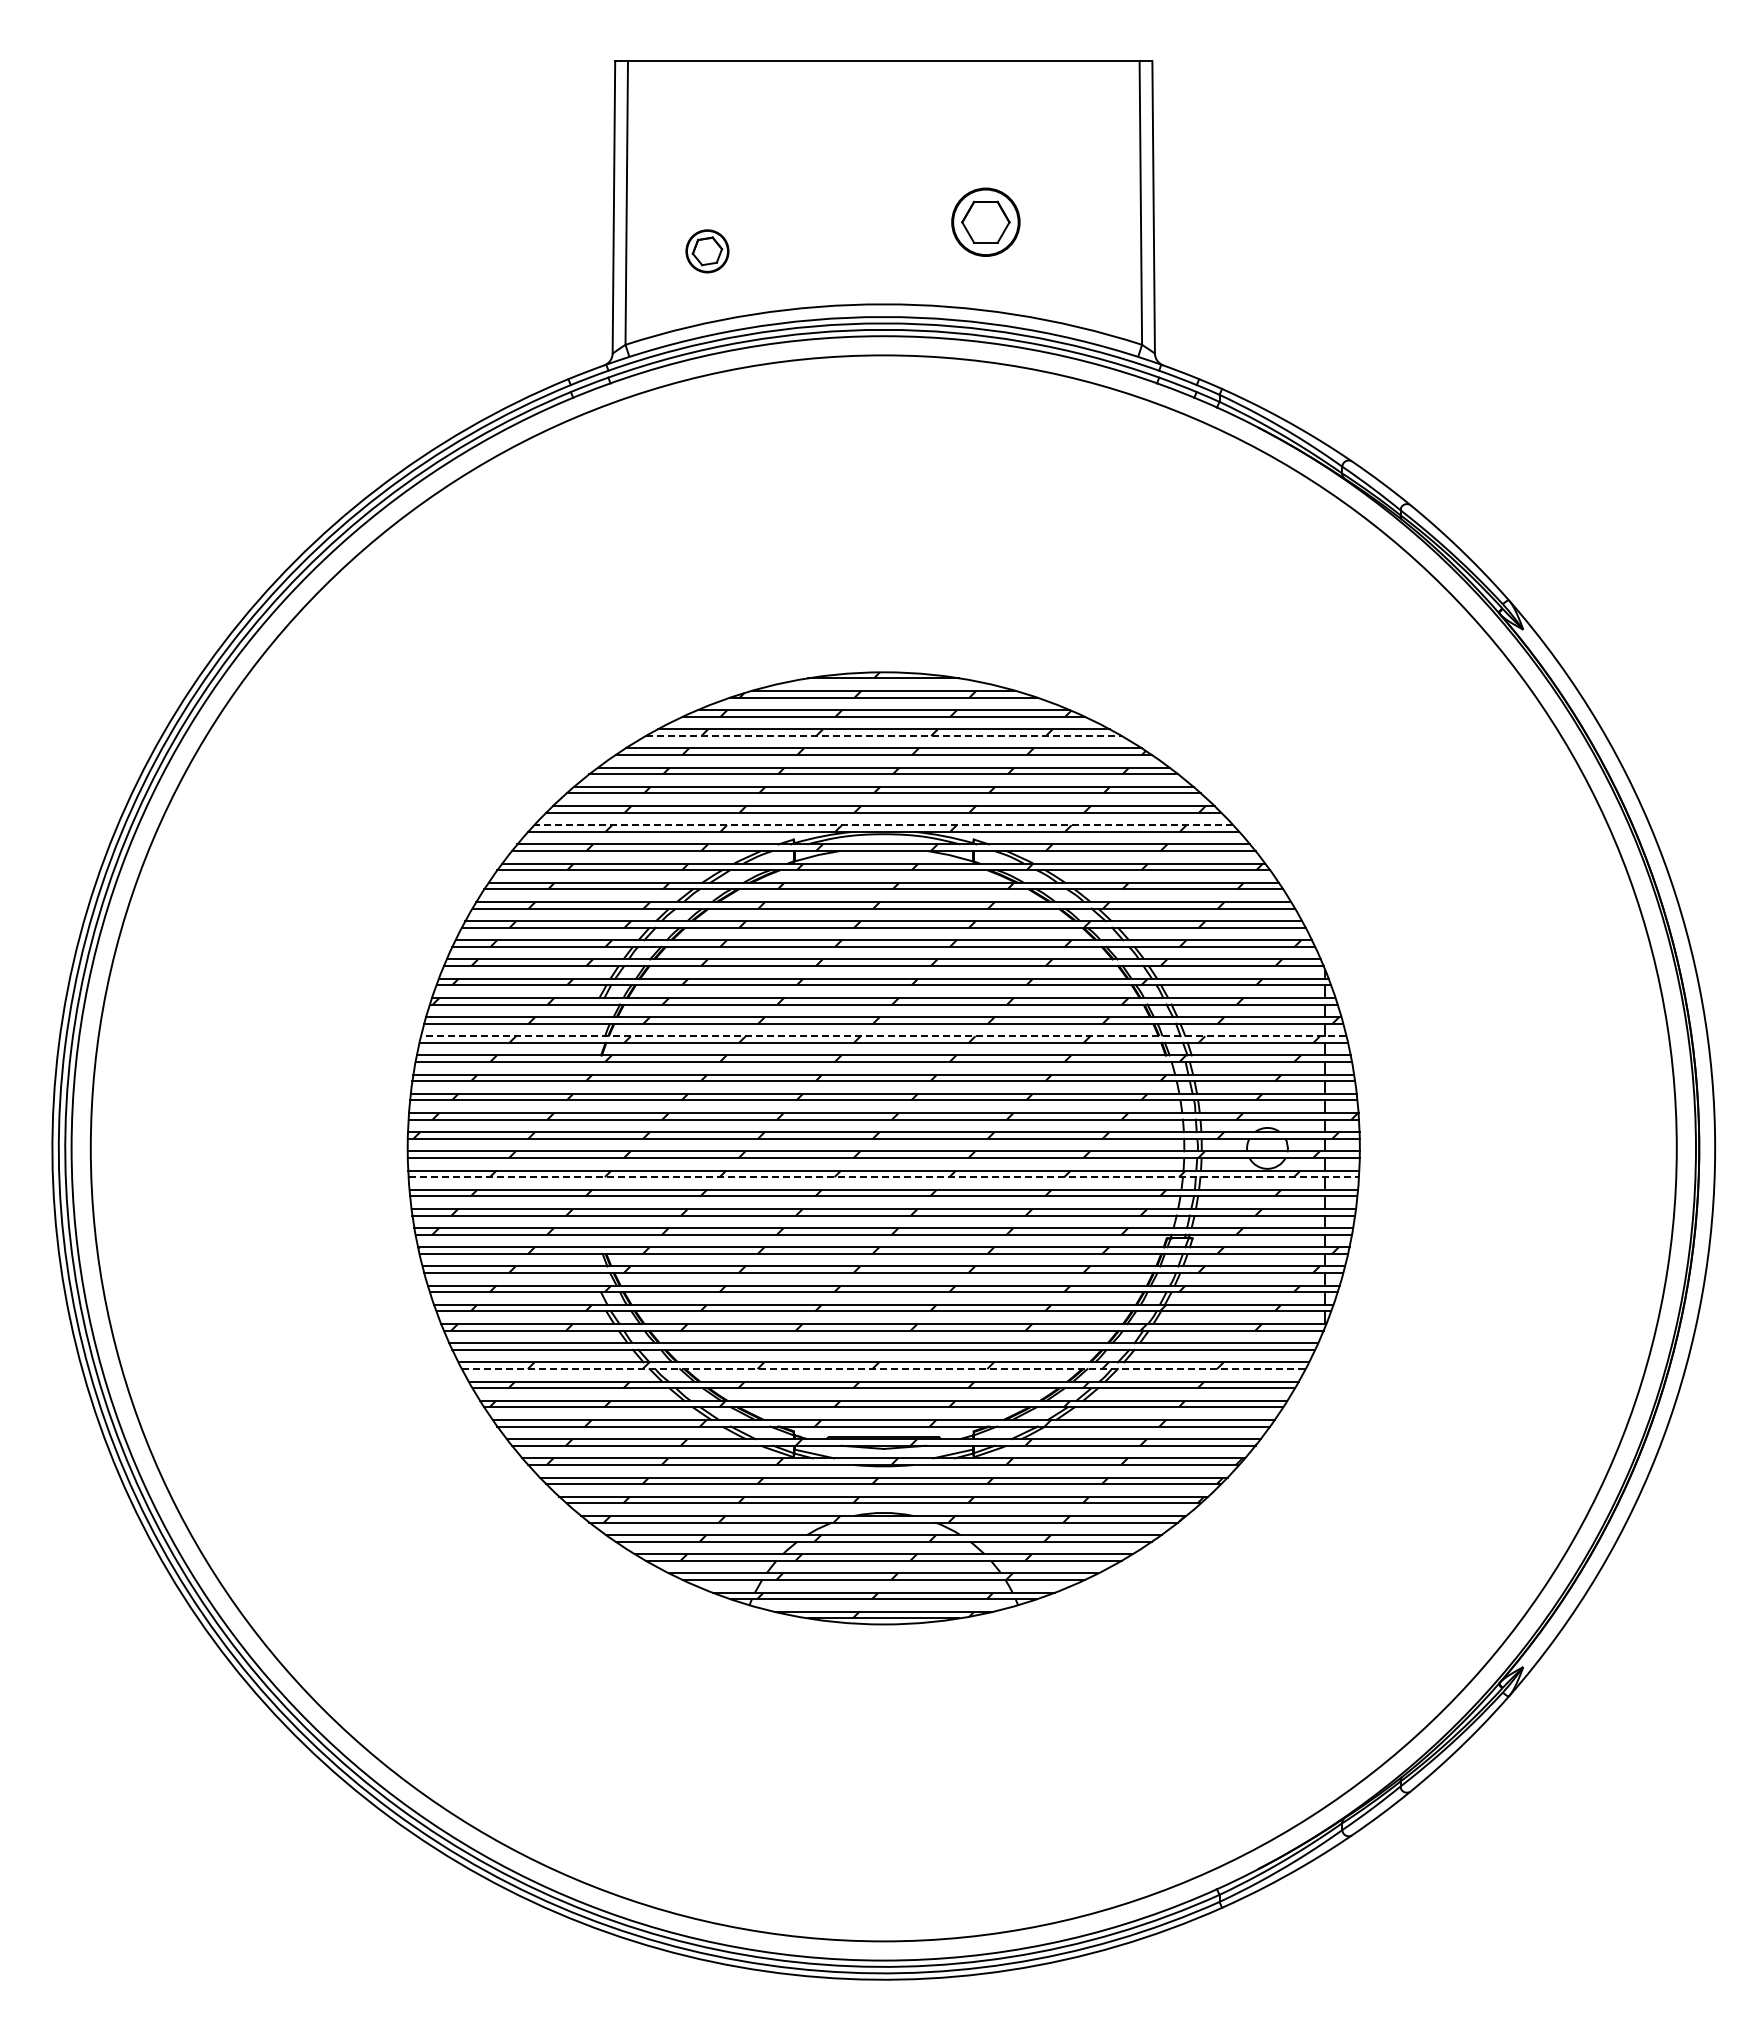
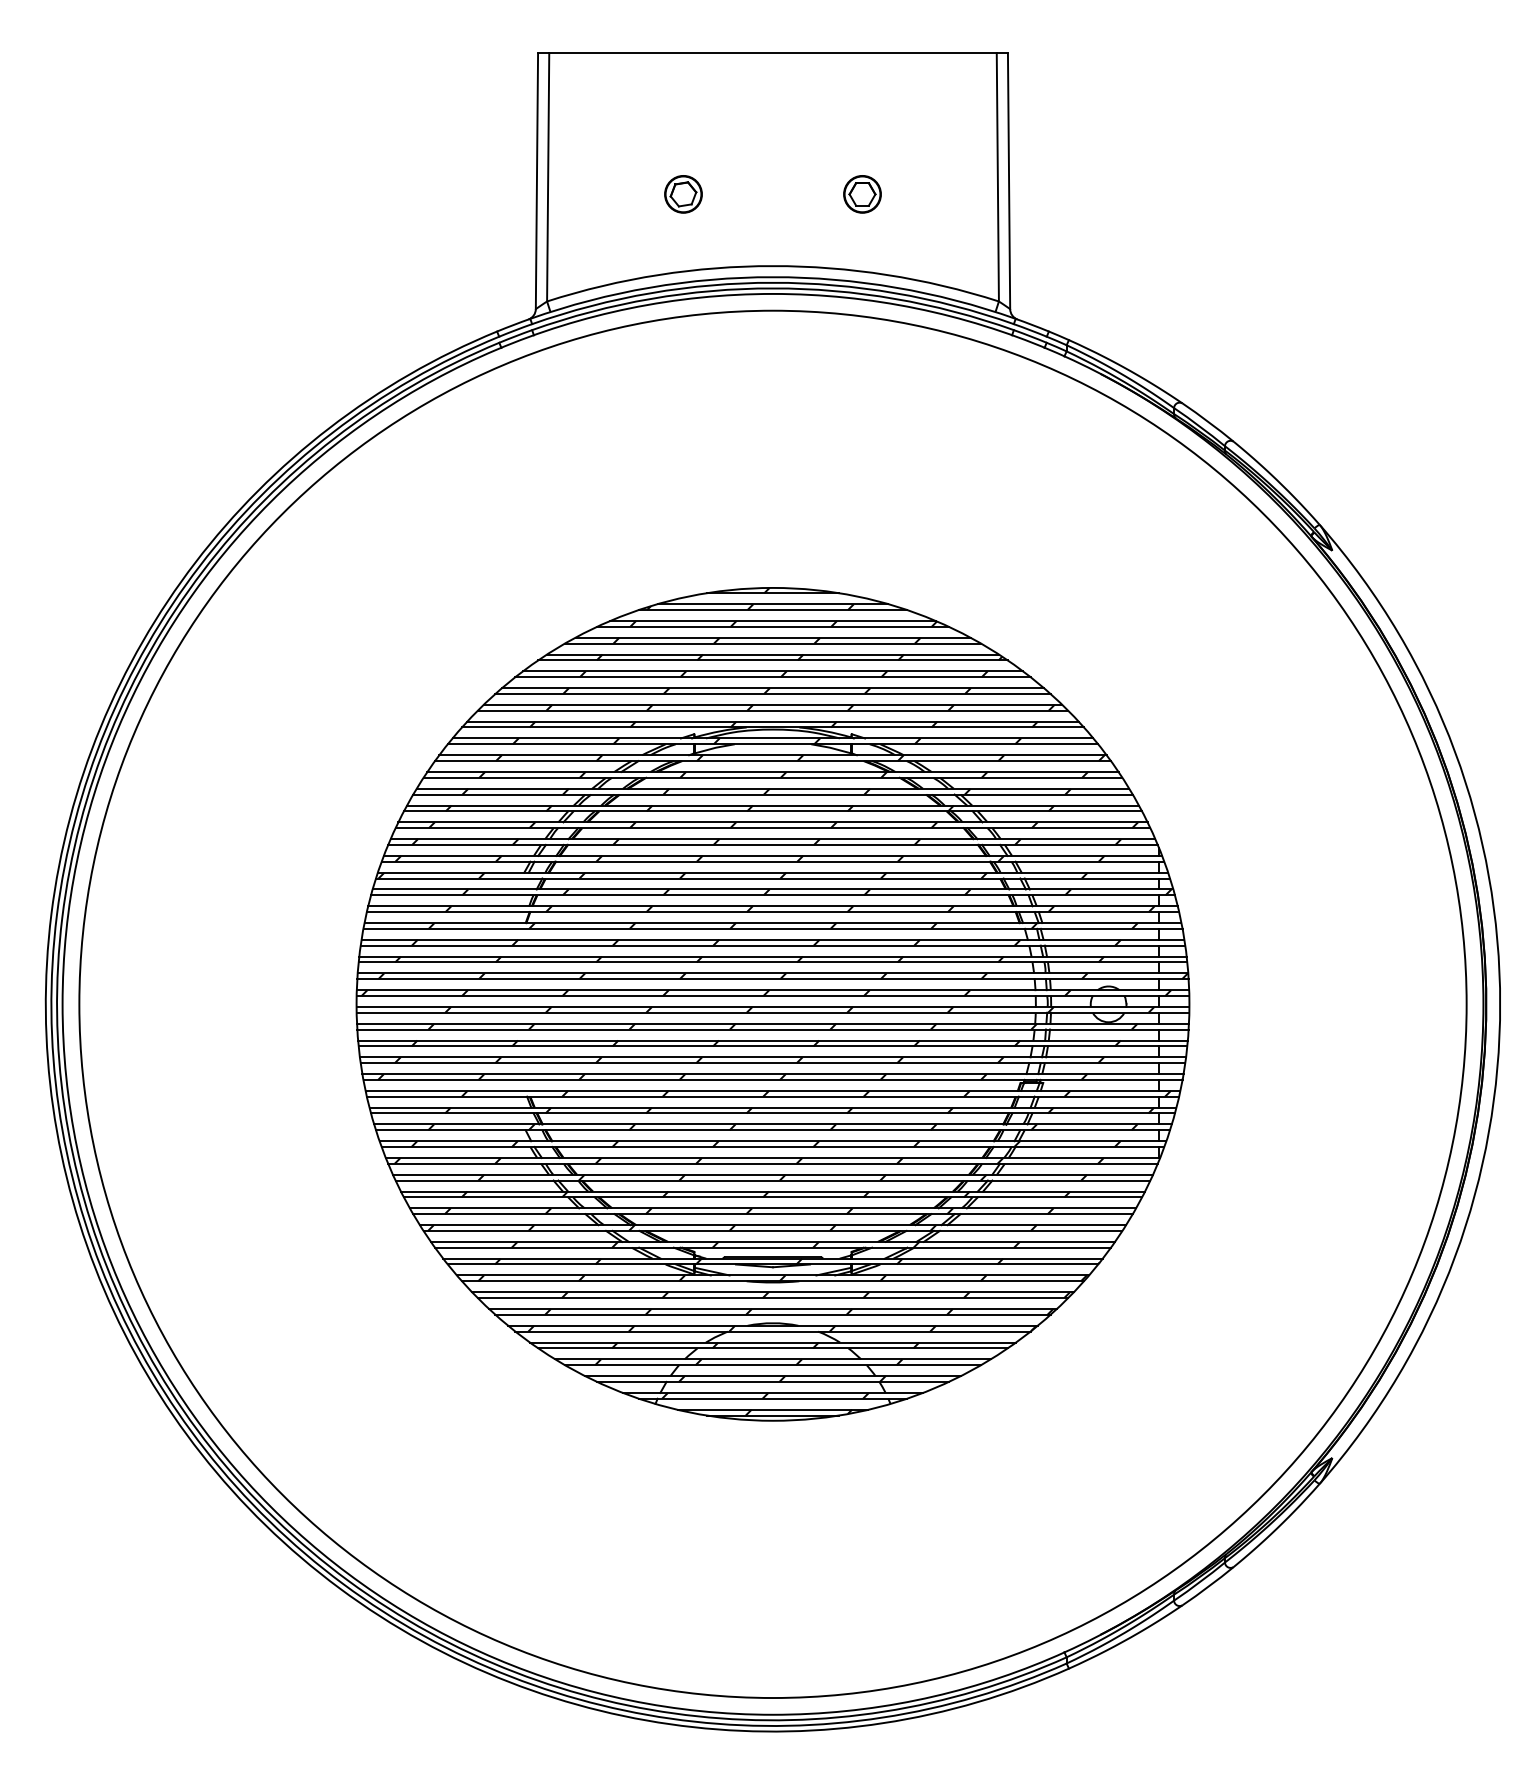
part: (986, 222) -> (862, 194), size x0.62
part: (707, 251) -> (683, 194), moved
line: (883, 735) -> (772, 643), dashed -> solid
line: (883, 825) -> (772, 721), dashed -> solid
line: (883, 1036) -> (772, 906), dashed -> solid
line: (884, 1177) -> (773, 1029), dashed -> solid
hatch: (894, 1346) -> (782, 1177), added
line: (883, 1369) -> (772, 1197), dashed -> solid

